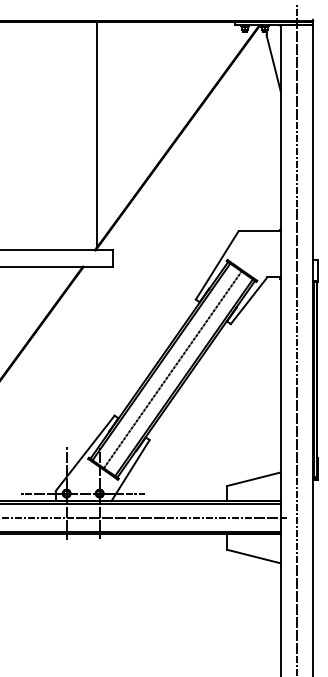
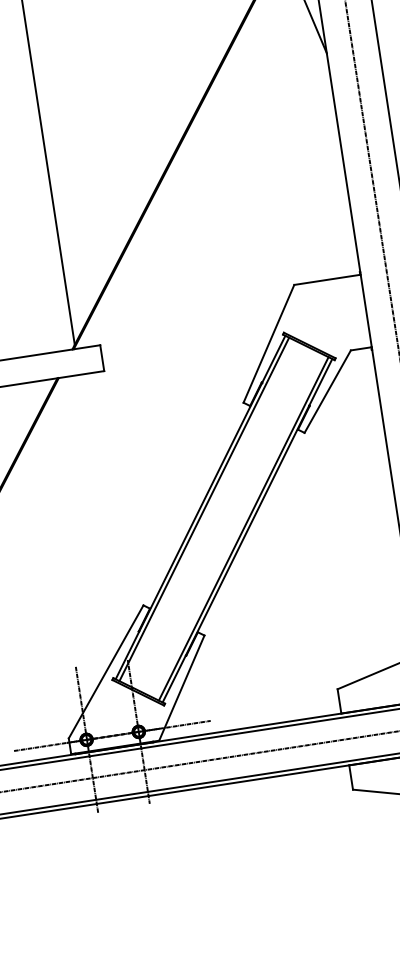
line: (172, 369) -> (223, 518), removed

